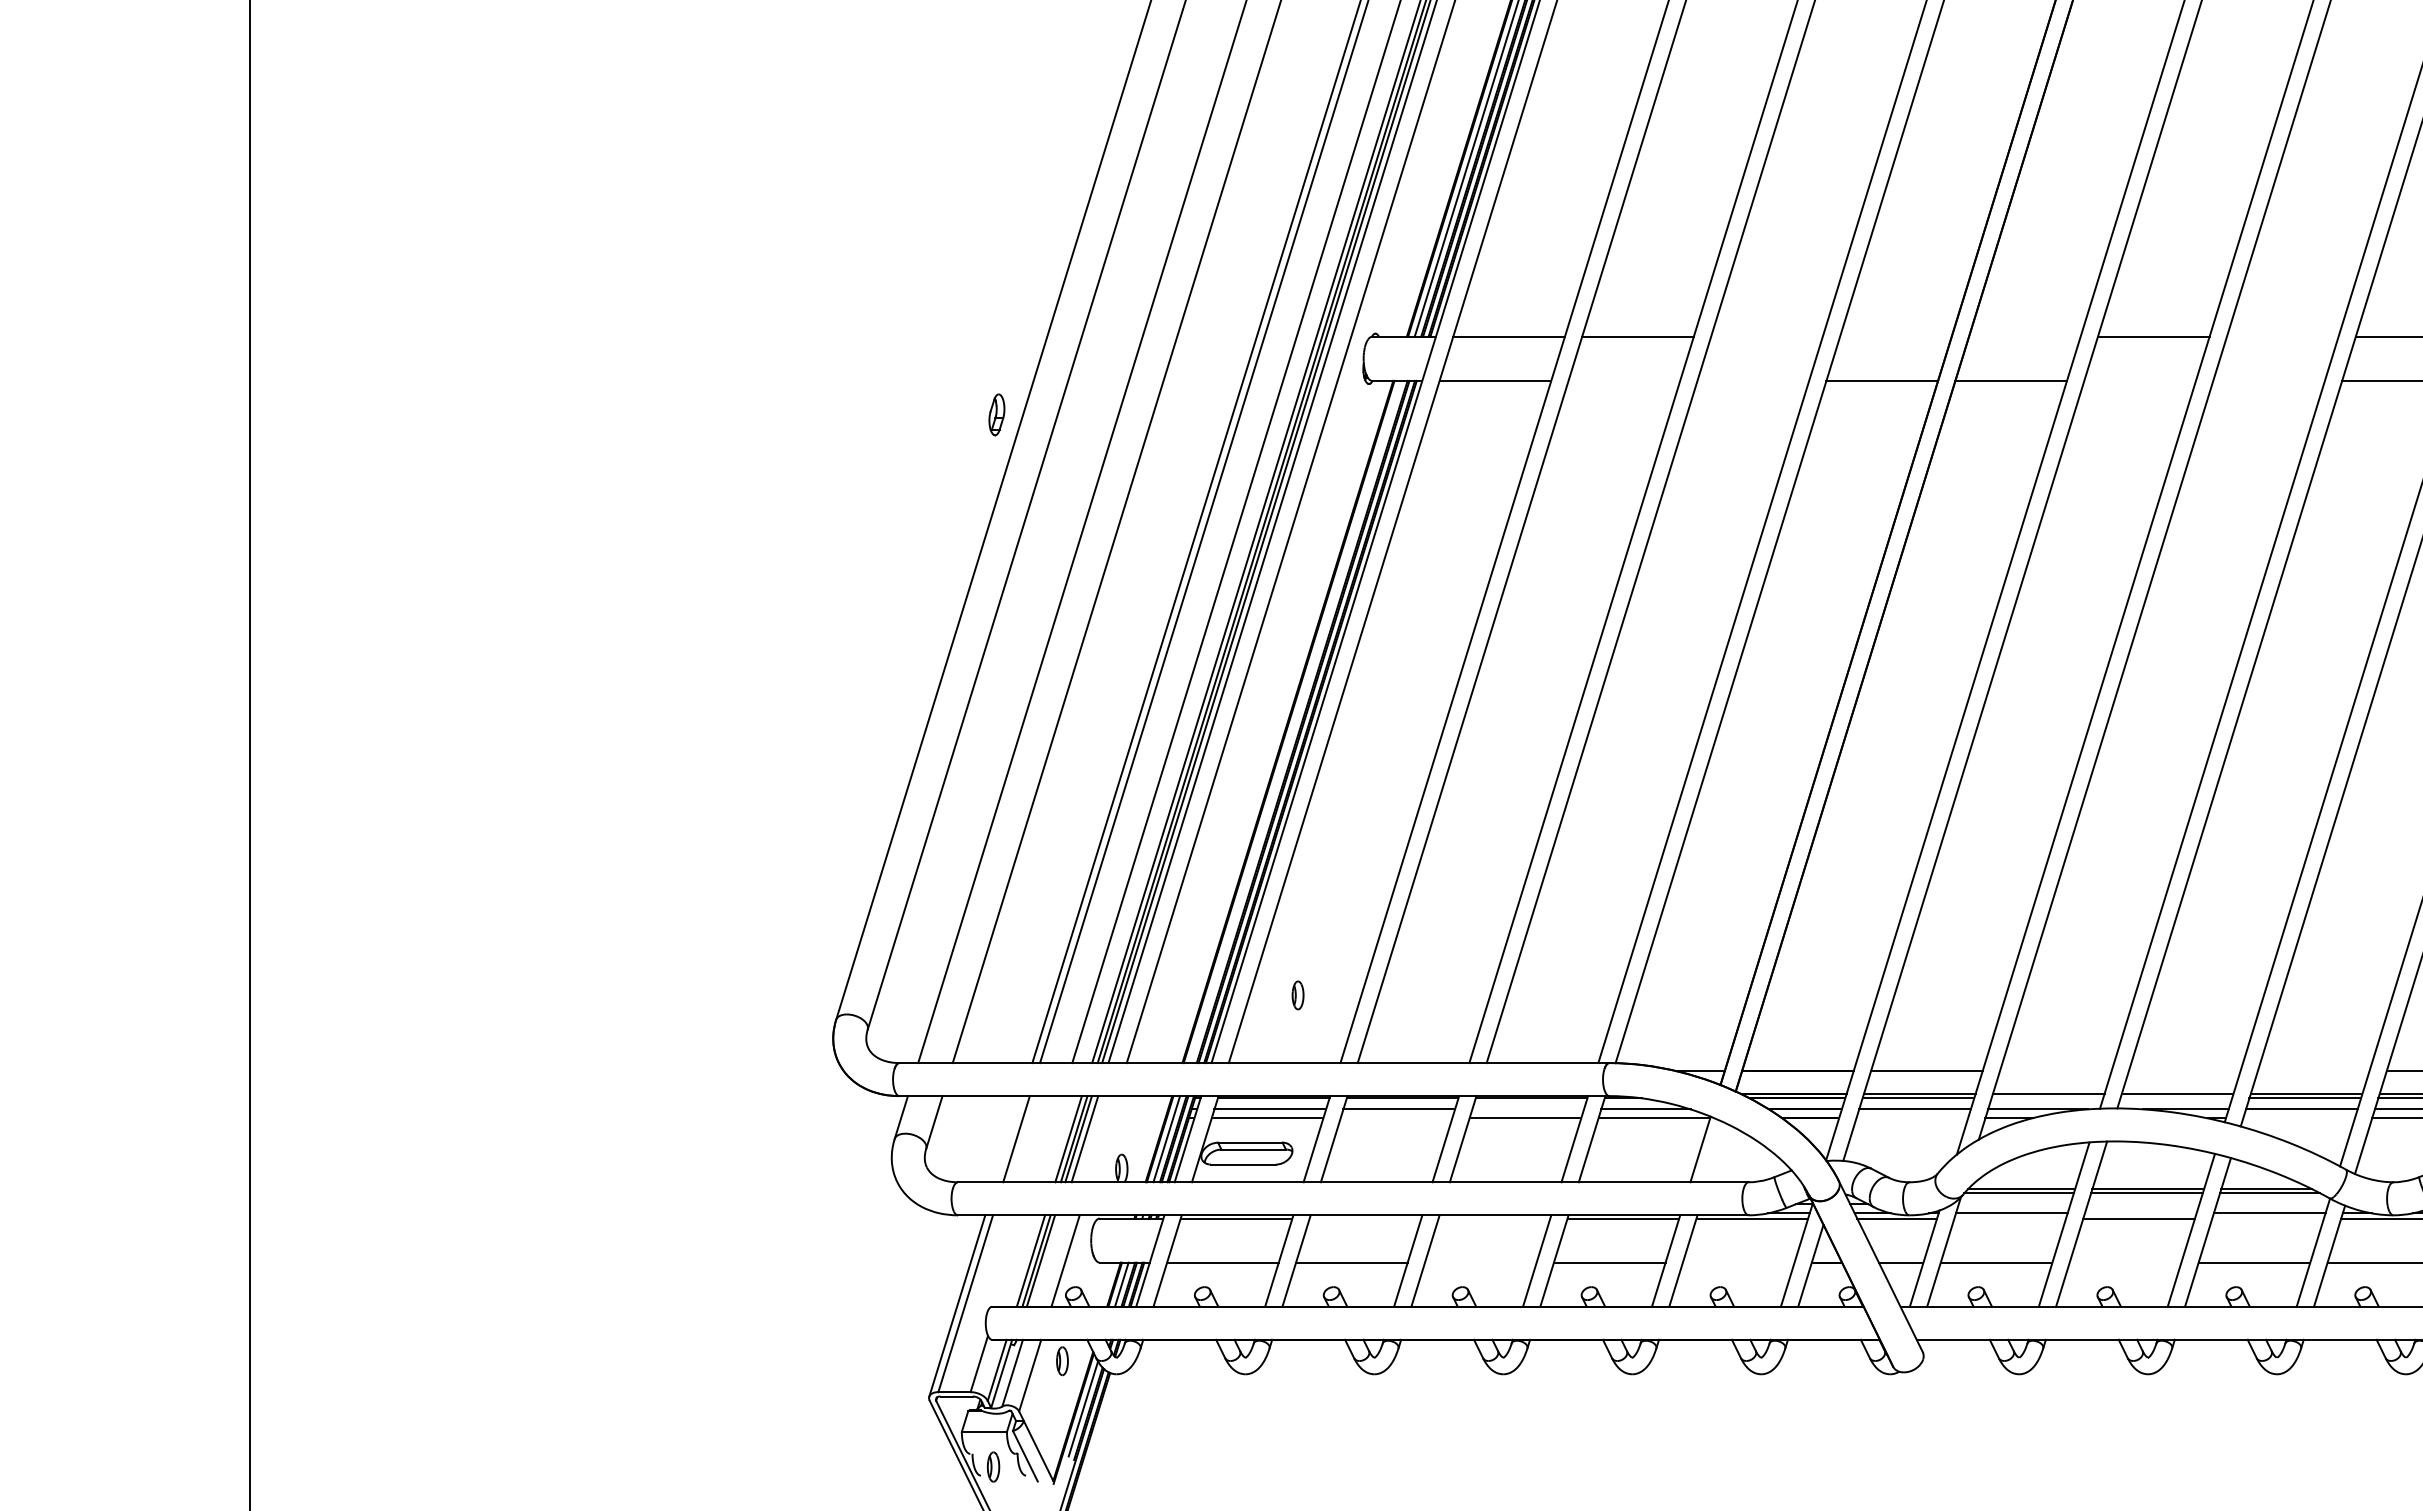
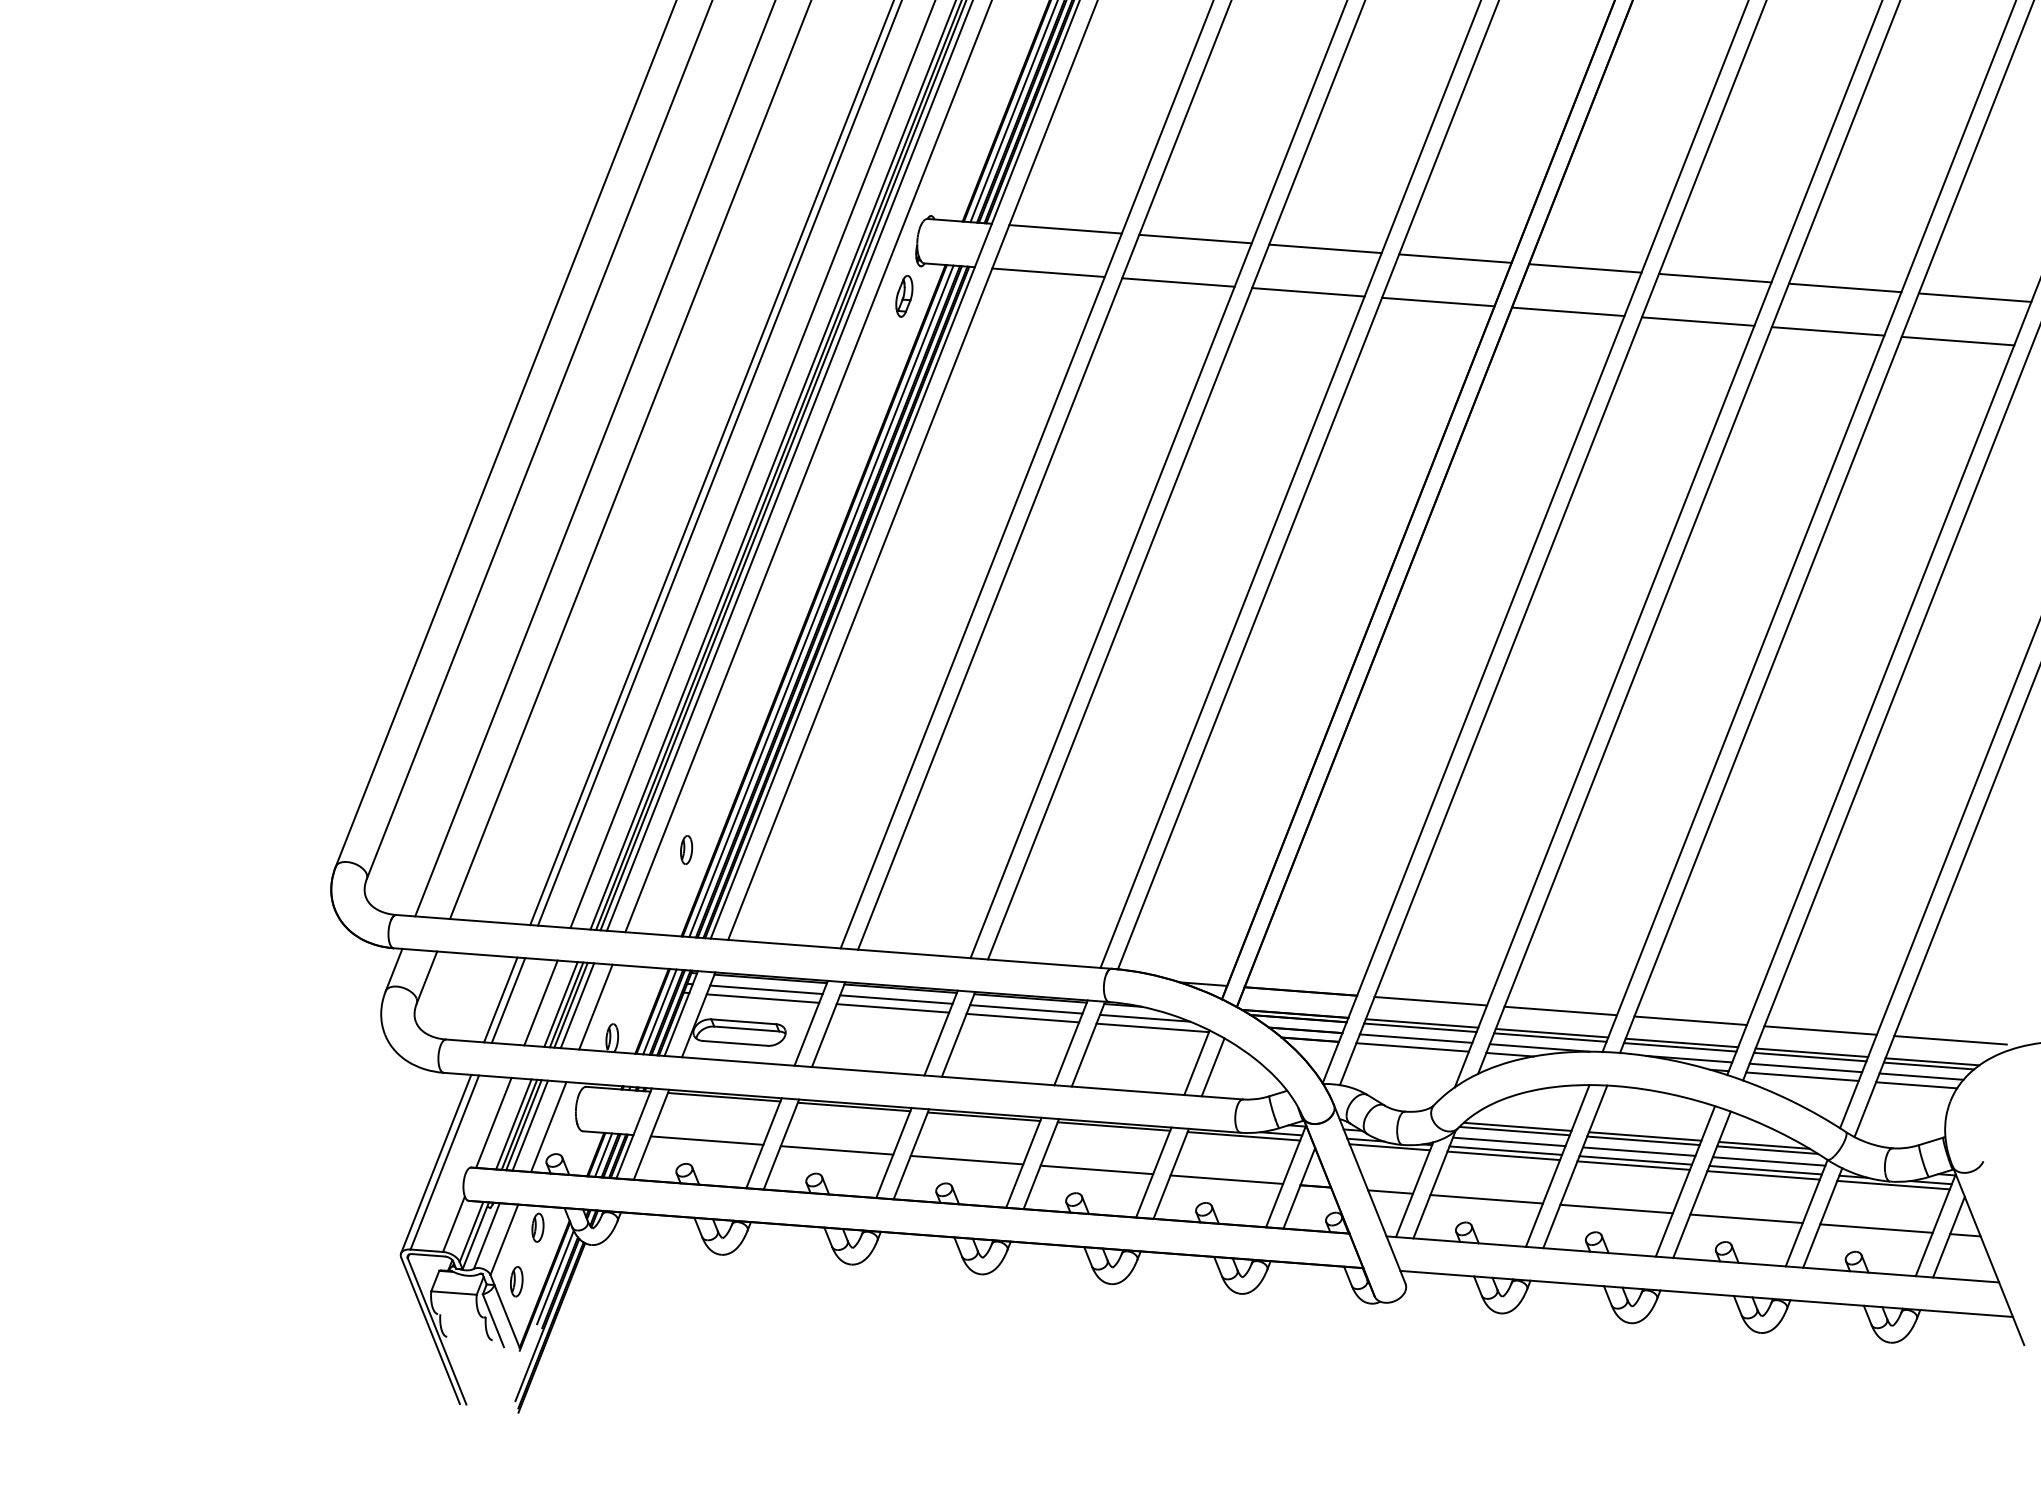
line: (1766, 336) -> (1325, 248), added
line: (1895, 336) -> (1455, 258), added
line: (2024, 336) -> (1585, 268), added
line: (2282, 336) -> (1844, 287), added
line: (1624, 380) -> (1178, 282), added
line: (1753, 380) -> (1308, 291), added
line: (2139, 380) -> (1697, 321), added
line: (2268, 380) -> (1827, 330), added
part: (996, 414) -> (903, 295), moved
line: (1295, 721) -> (821, 600), added
part: (1297, 995) -> (685, 850), moved
line: (2055, 1071) -> (1560, 1011), added
line: (2184, 1071) -> (1690, 1020), added
line: (2313, 1071) -> (1820, 1030), added
line: (2047, 1098) -> (1550, 1037), added
line: (2176, 1098) -> (1680, 1047), added
line: (1528, 1109) -> (1026, 1009), added
line: (1396, 1118) -> (892, 1008), added
line: (1912, 1118) -> (1412, 1047), added
line: (2298, 1118) -> (1801, 1076), added
line: (1008, 1139) -> (500, 1000), added
line: (1048, 1139) -> (540, 1003), added
line: (1102, 1139) -> (595, 1007), added
line: (1716, 1152) -> (1212, 1067), added
line: (2014, 1204) -> (1509, 1141), added
line: (2143, 1204) -> (1639, 1151), added
line: (2272, 1204) -> (1769, 1161), added
line: (2140, 1213) -> (1635, 1160), added
line: (1365, 1218) -> (854, 1106), added
line: (1494, 1218) -> (984, 1116), added
line: (2010, 1218) -> (1504, 1155), added
line: (2267, 1218) -> (1763, 1175), added
line: (1011, 1260) -> (494, 1122), added
line: (1047, 1260) -> (530, 1125), added
line: (1480, 1262) -> (966, 1159), added
line: (1738, 1262) -> (1226, 1179), added
line: (2125, 1262) -> (1616, 1208), added
part: (993, 1466) -> (516, 1281), moved

